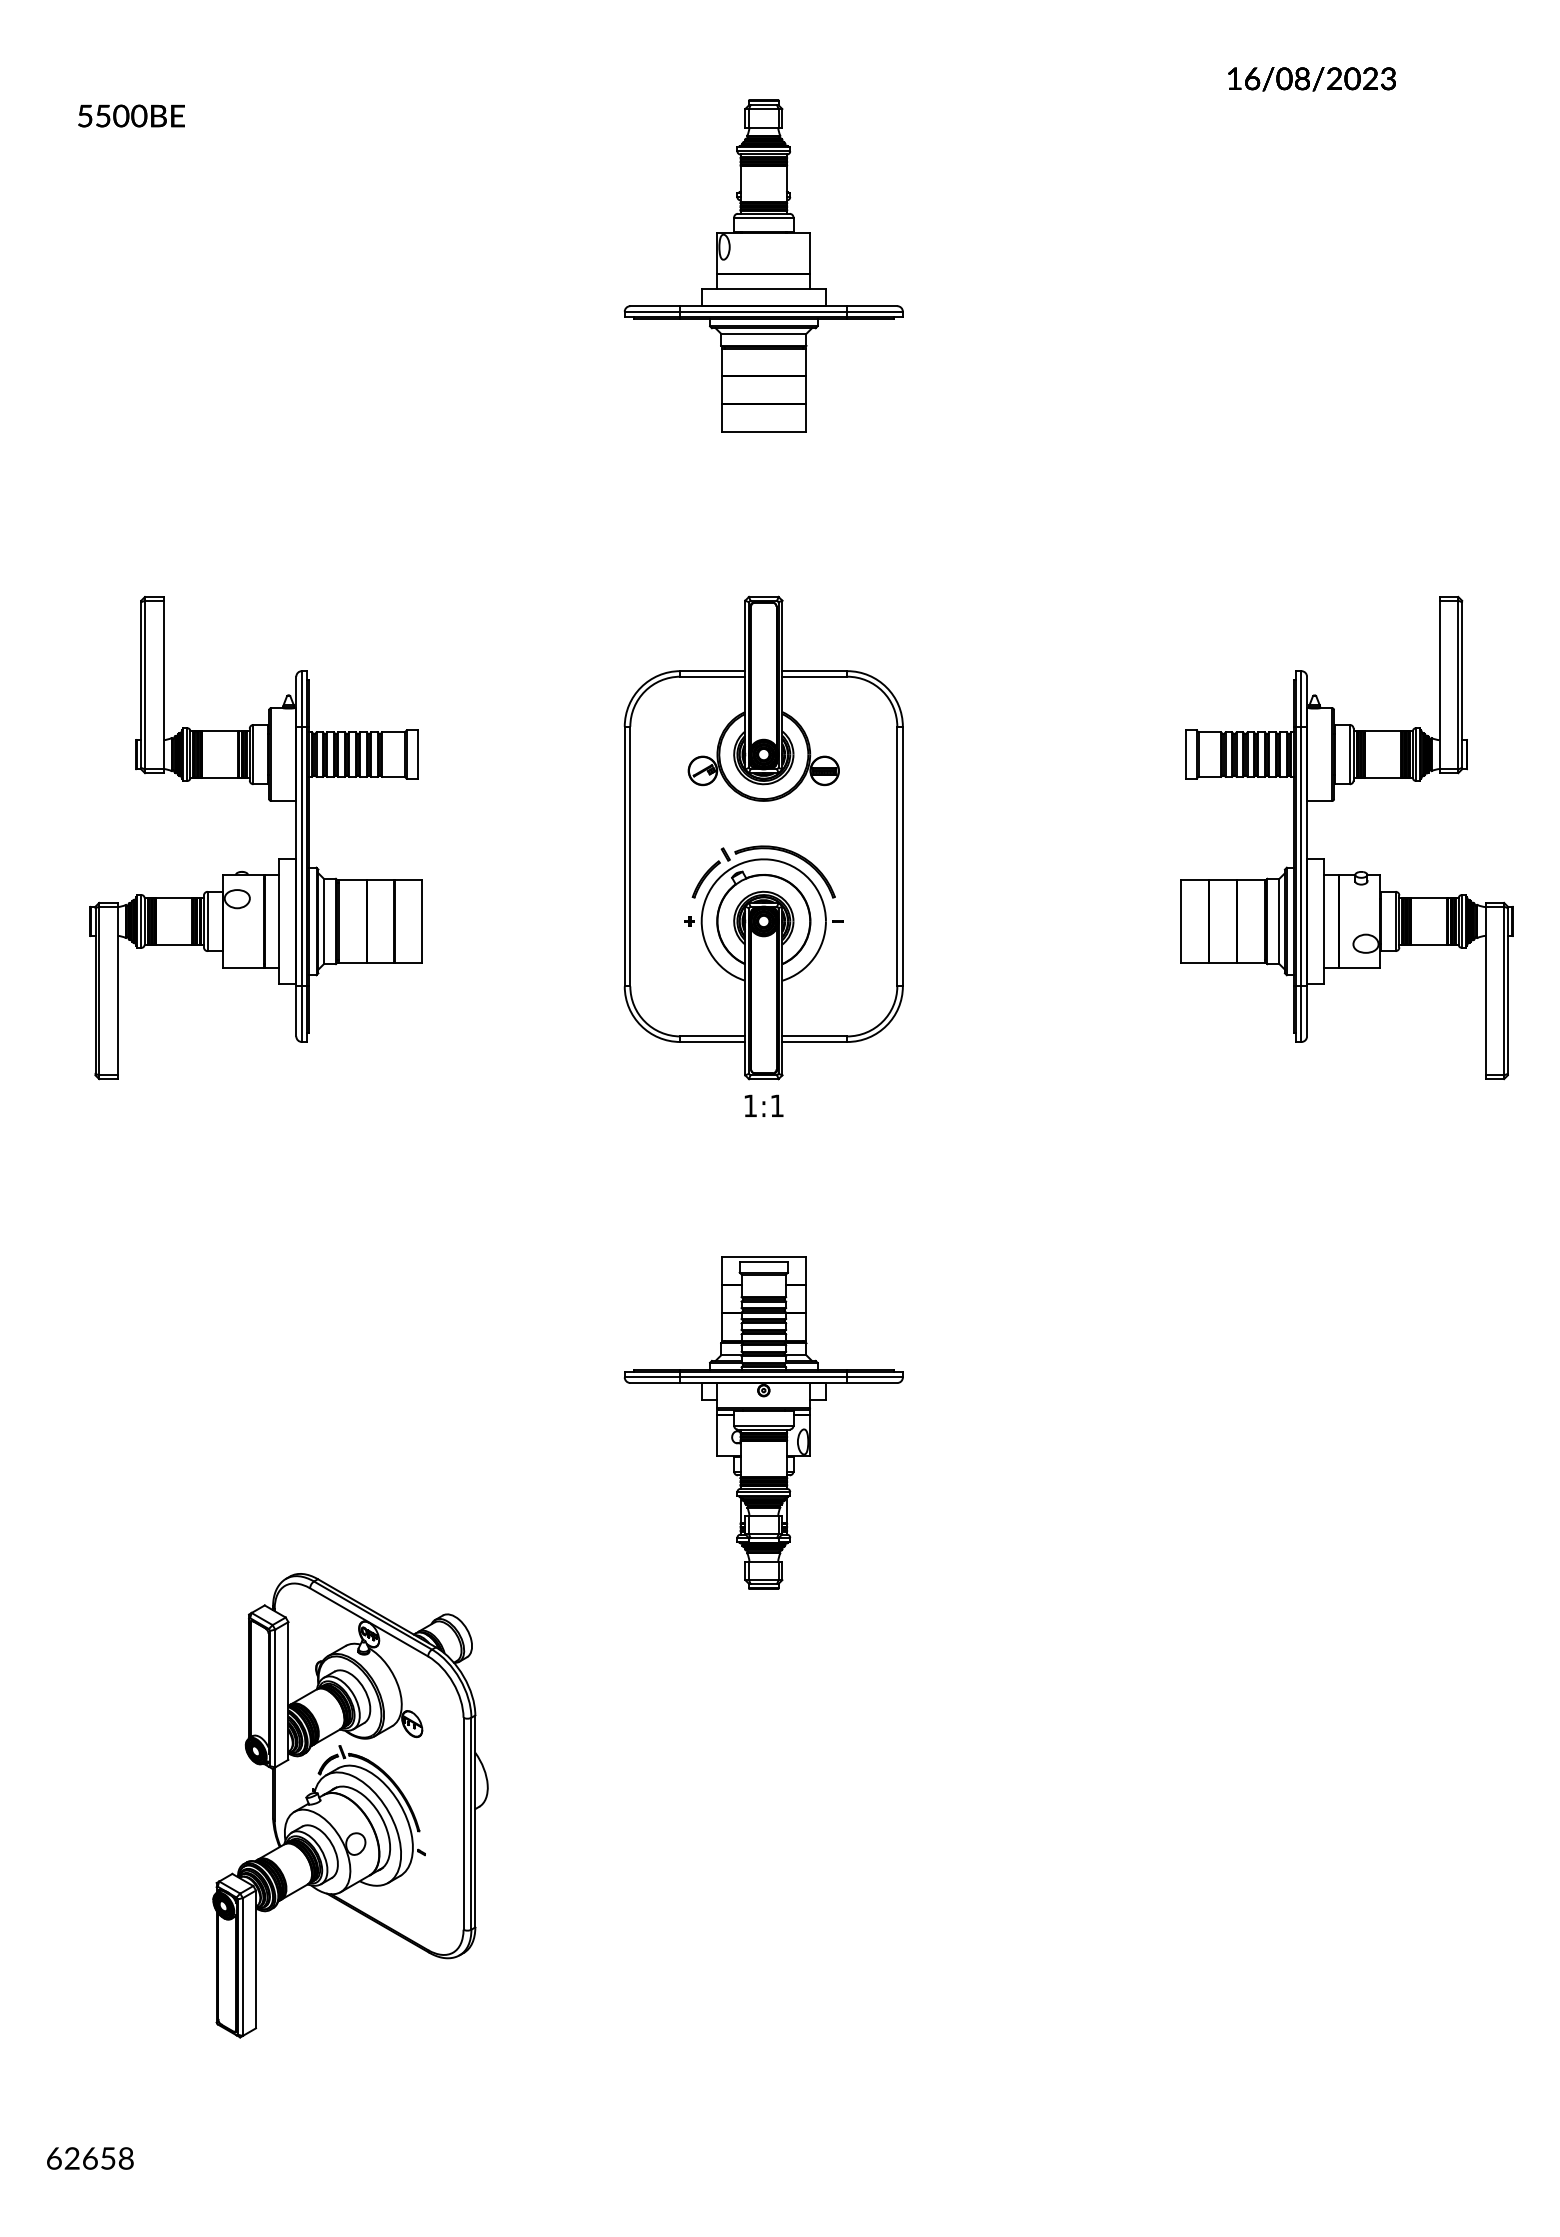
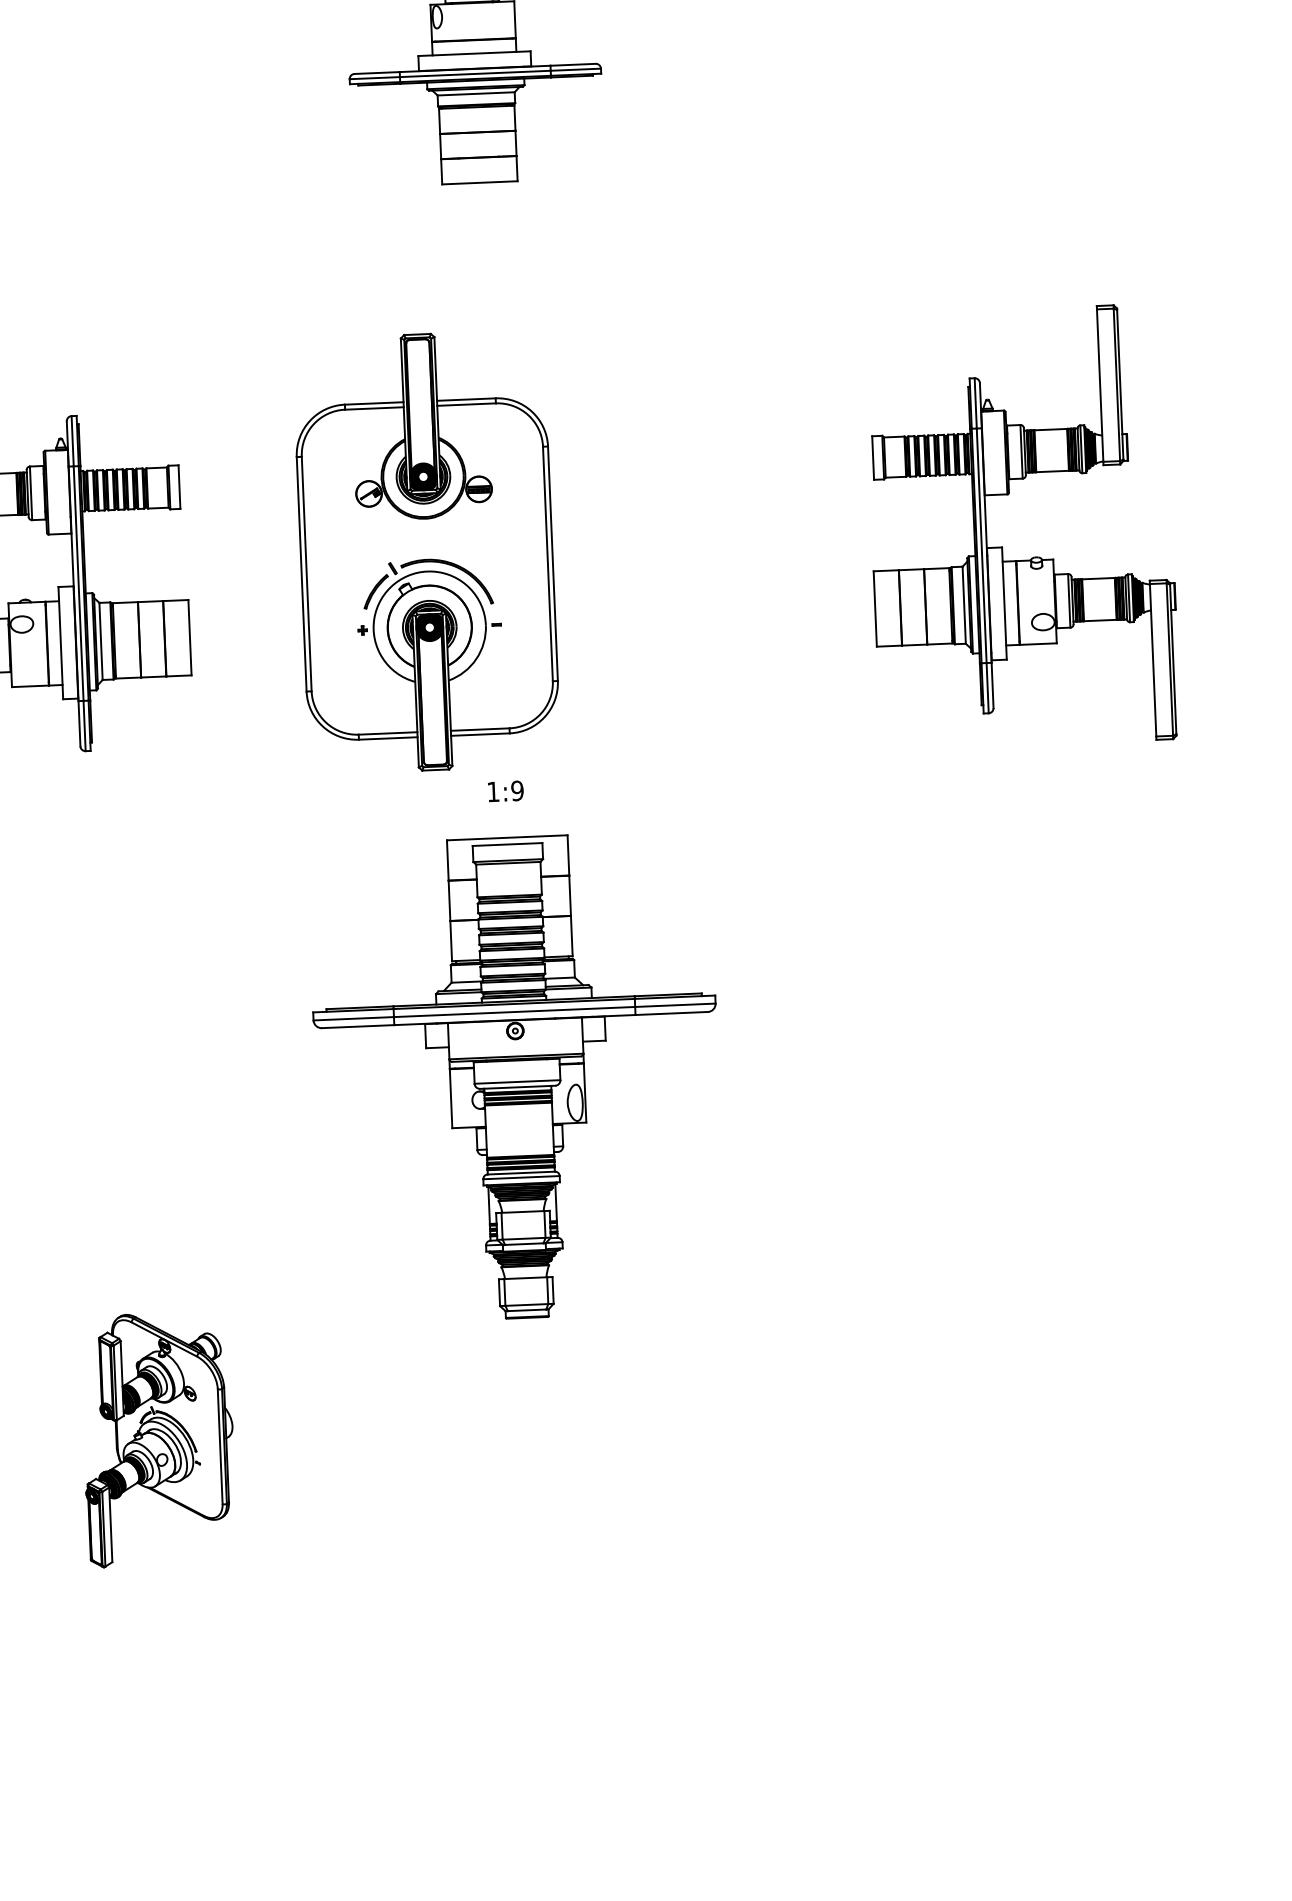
part: (763, 837) -> (426, 551), moved
text: (776, 1105) -> (516, 790), 1:1 -> 1:9
part: (763, 1422) -> (517, 1077), size x1.6
part: (350, 1805) -> (158, 1439), size x0.6

